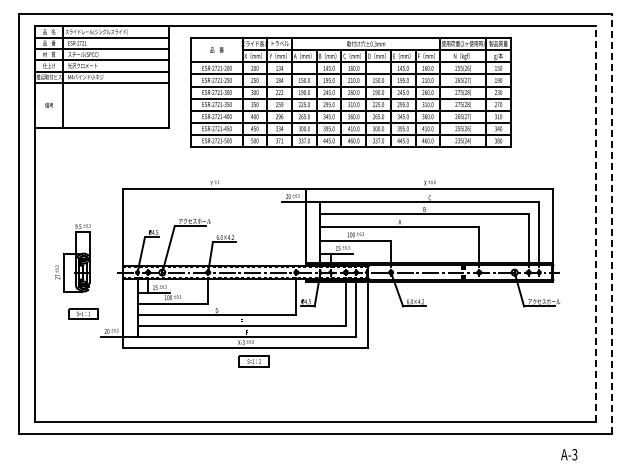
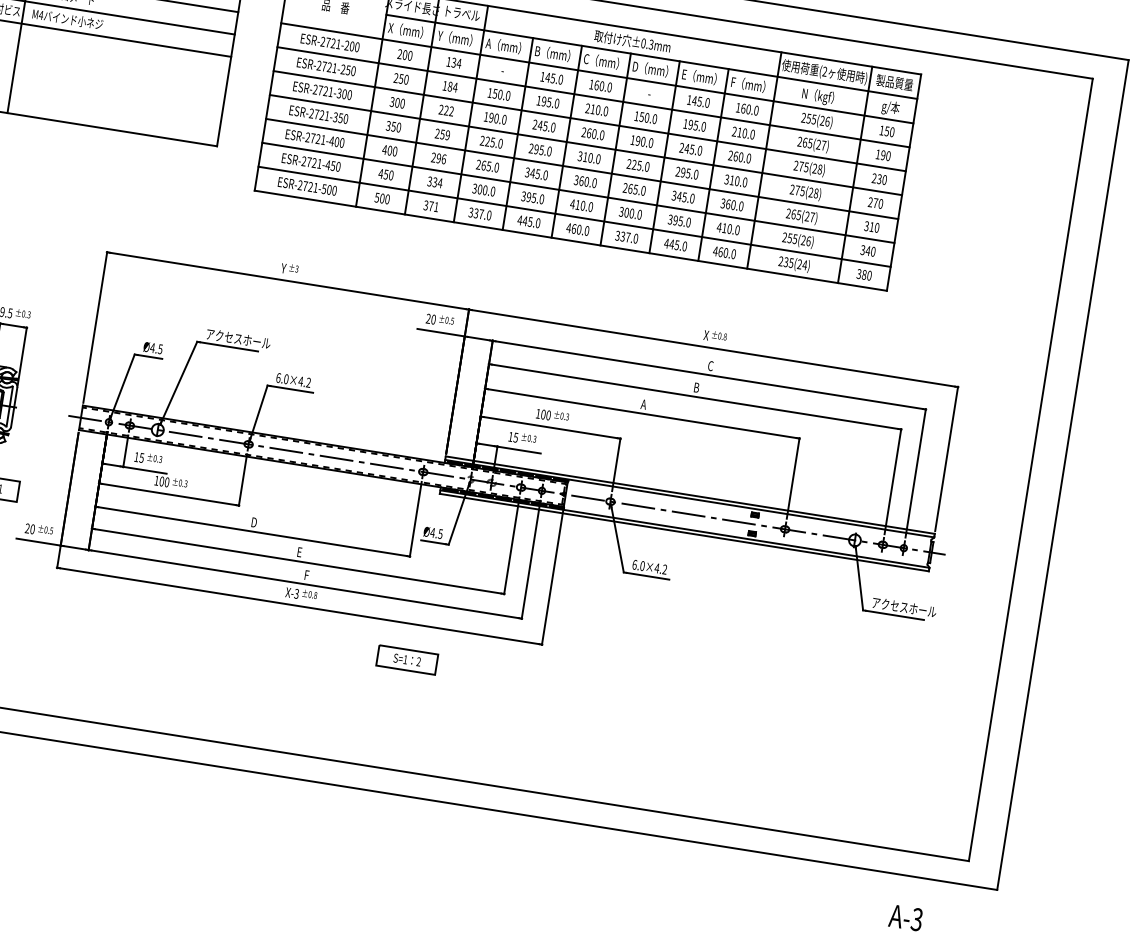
line: (595, 224) -> (1030, 470), dashed -> solid
line: (612, 224) -> (1063, 475), dashed -> solid
part: (253, 361) -> (405, 659), moved

